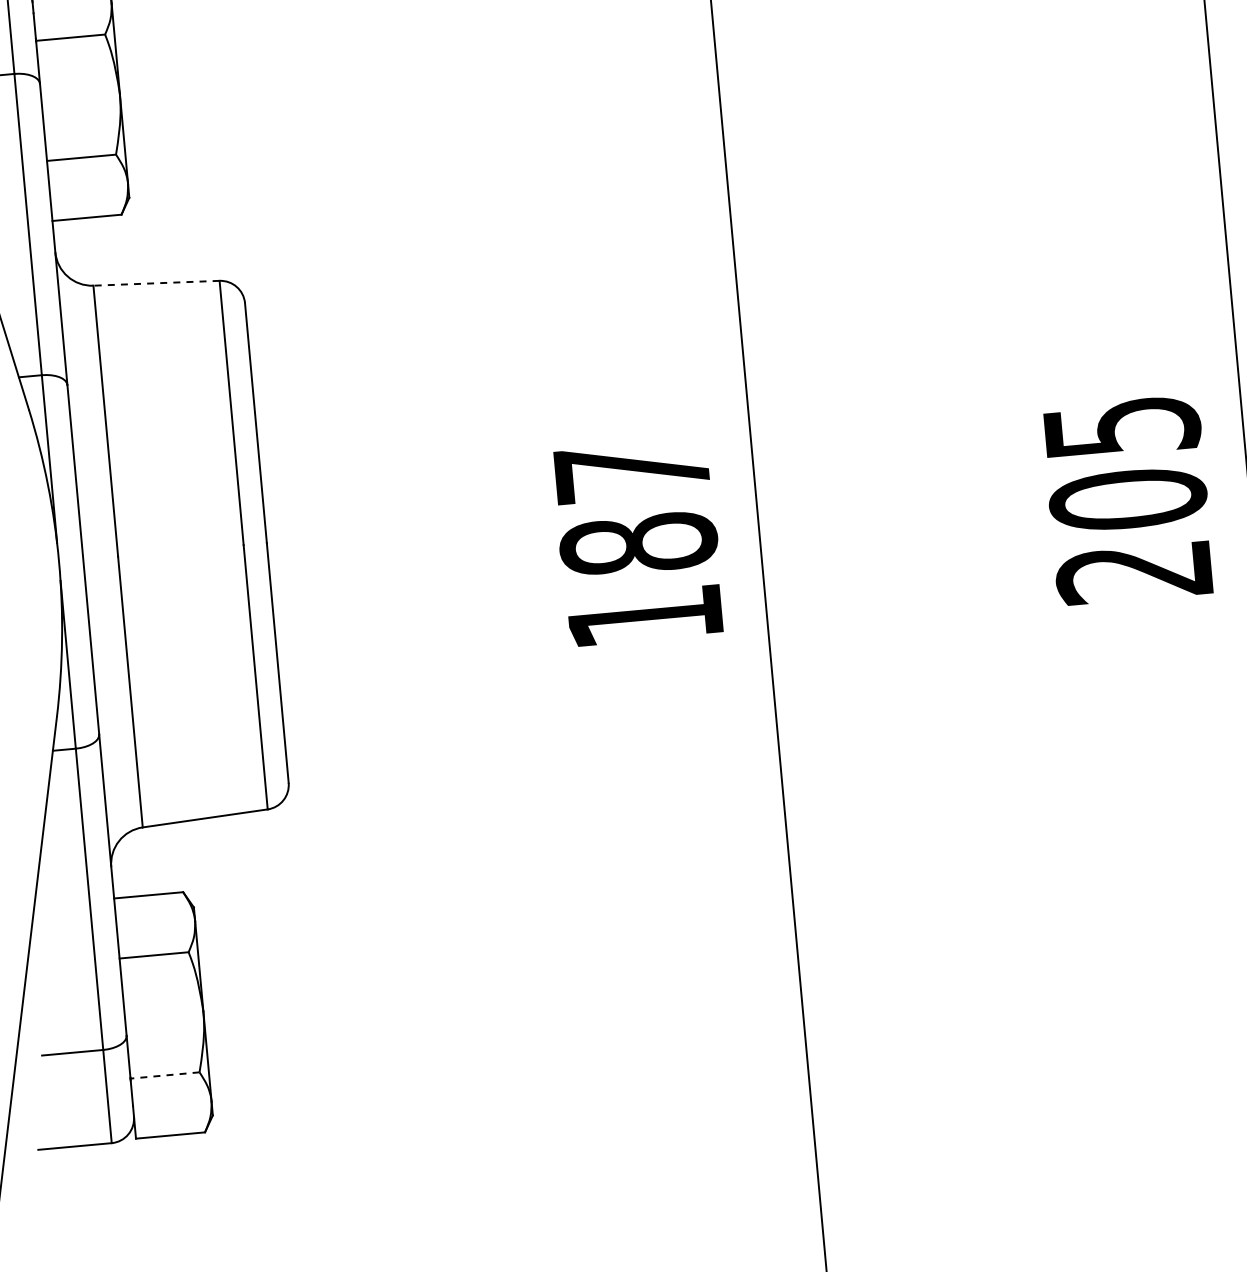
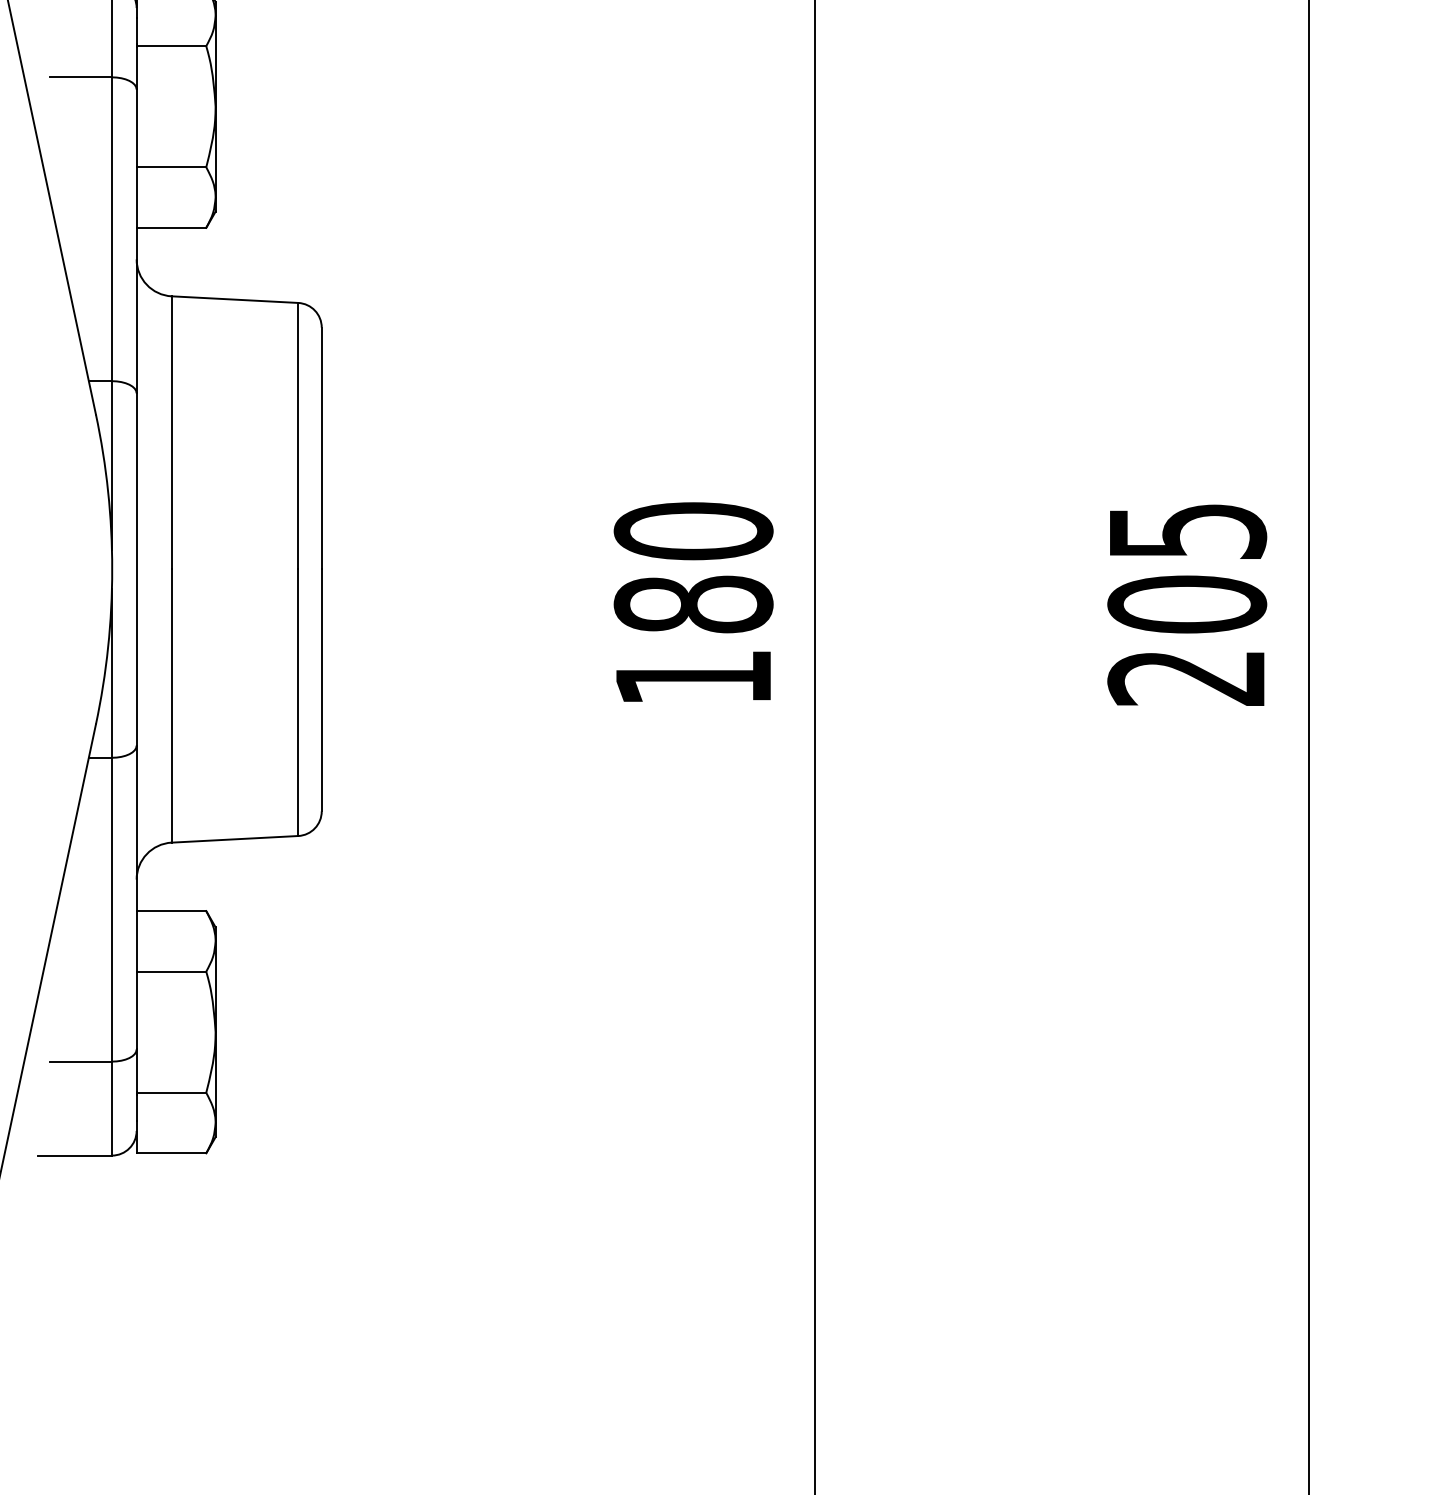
line: (155, 283) -> (234, 299), dashed -> solid
text: (632, 471) -> (693, 531), 187 -> 180
line: (165, 1075) -> (171, 1092), dashed -> solid

